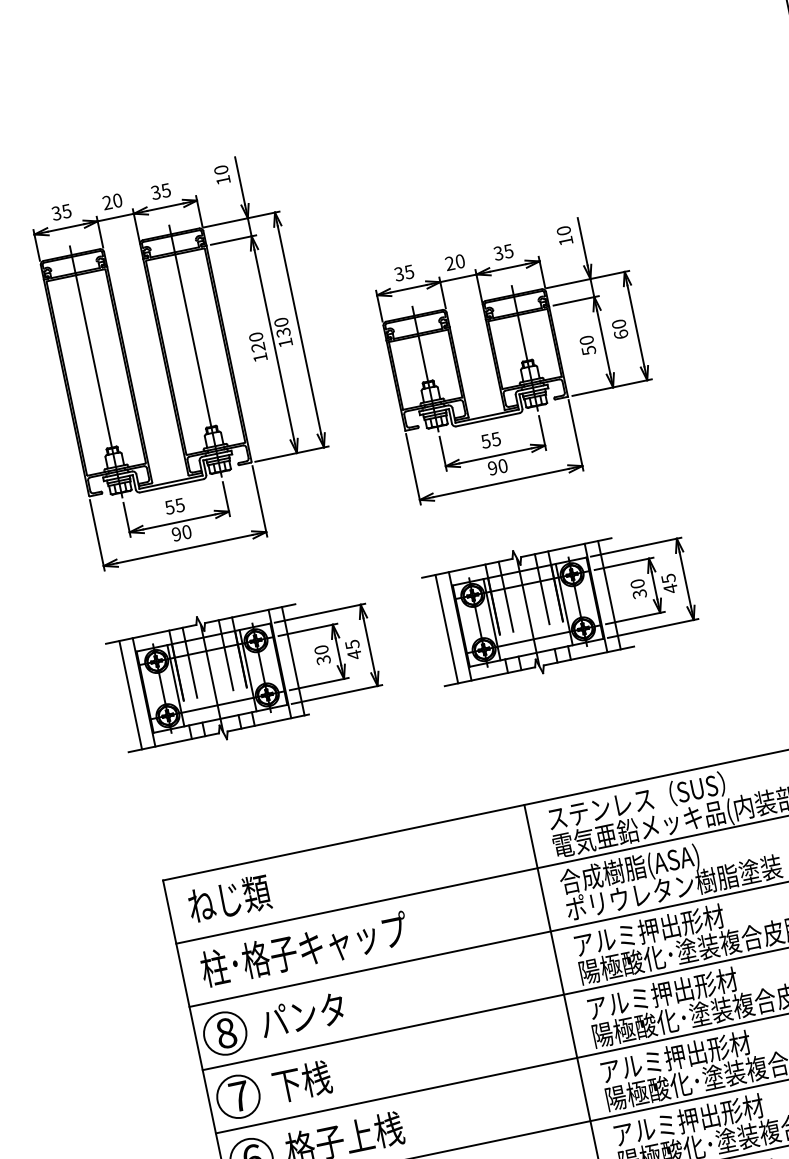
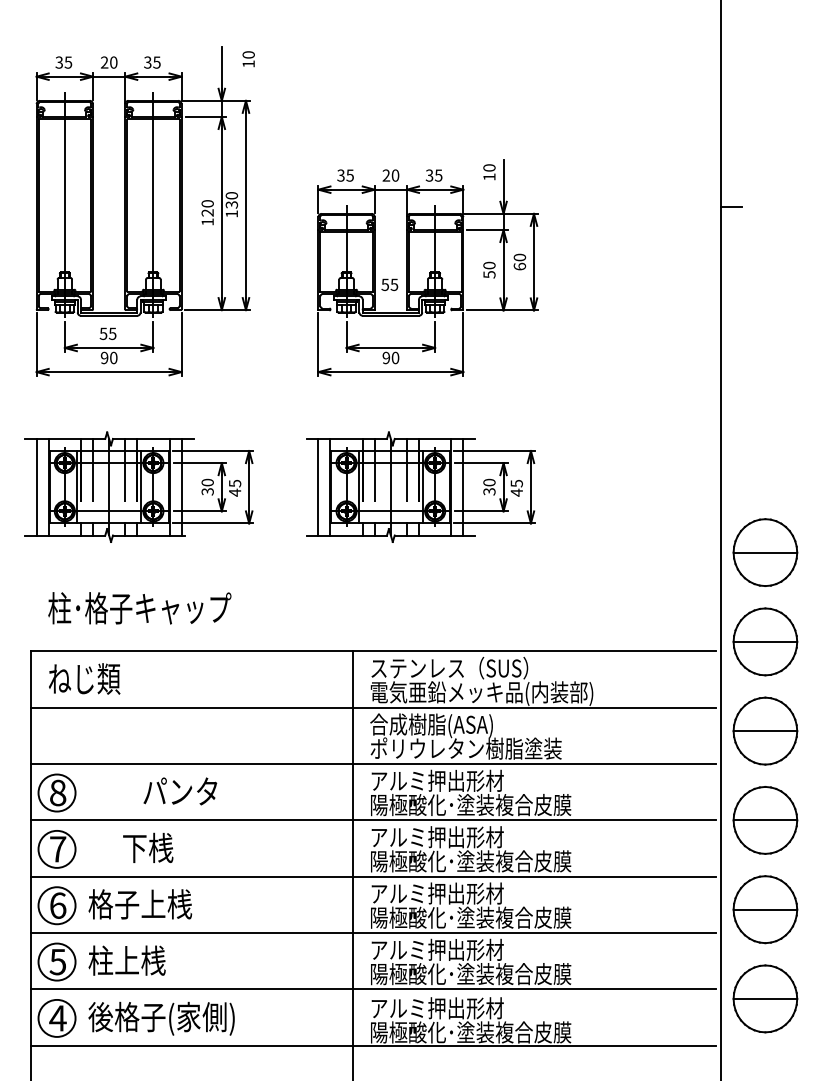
text: (222, 175) -> (248, 59), moved
text: (490, 440) -> (389, 284), moved
text: (304, 949) -> (139, 608), moved
text: (302, 1015) -> (180, 791), moved
text: (302, 1081) -> (148, 847), moved

